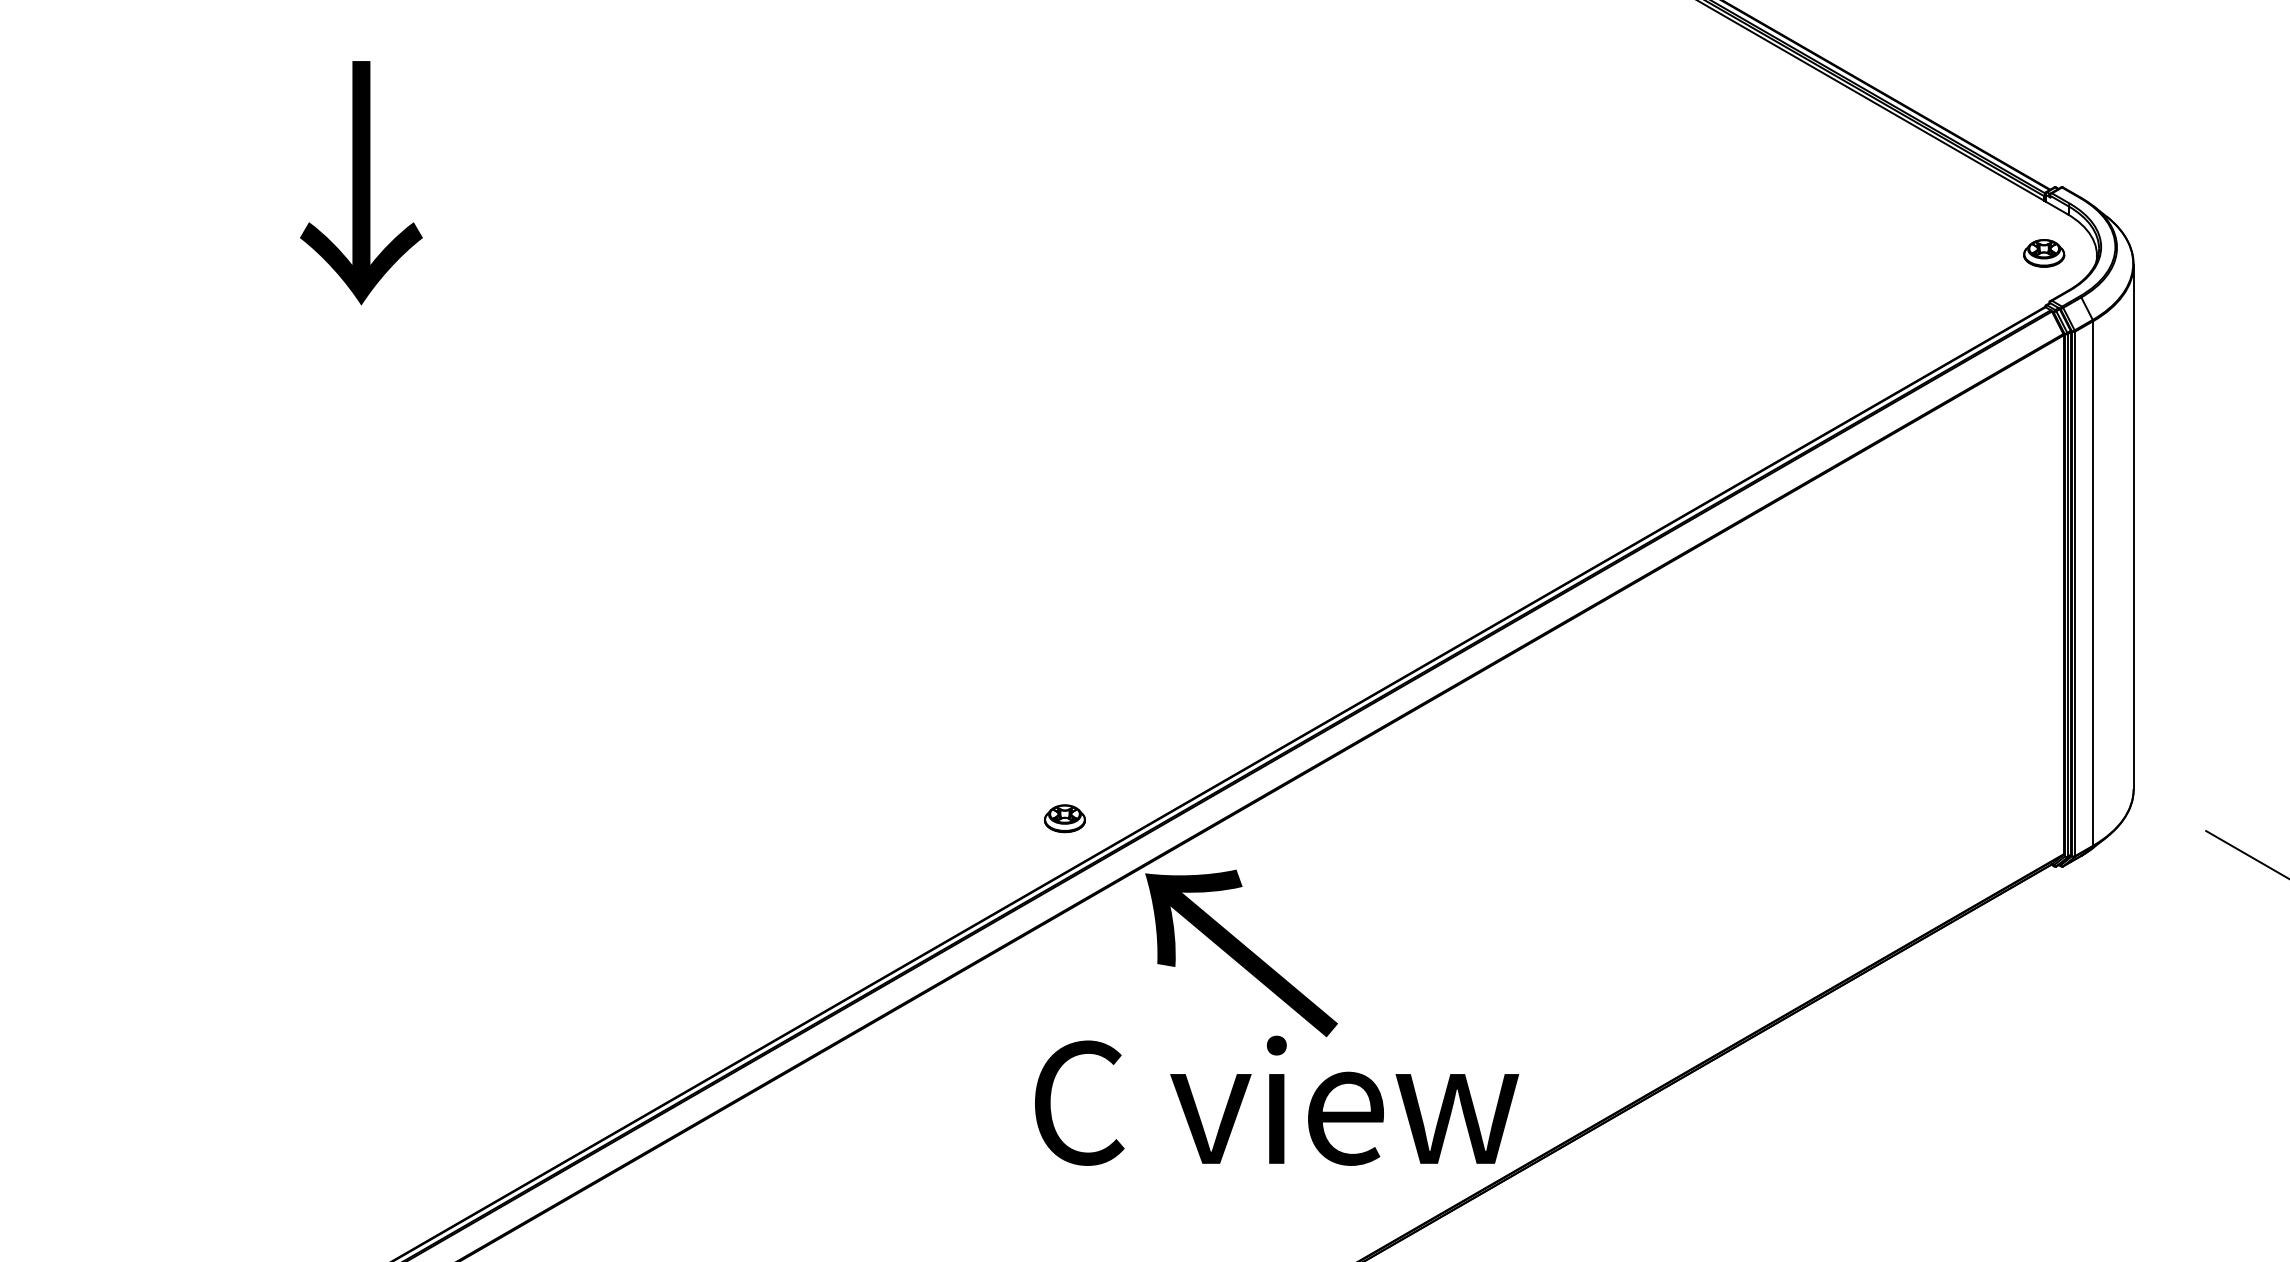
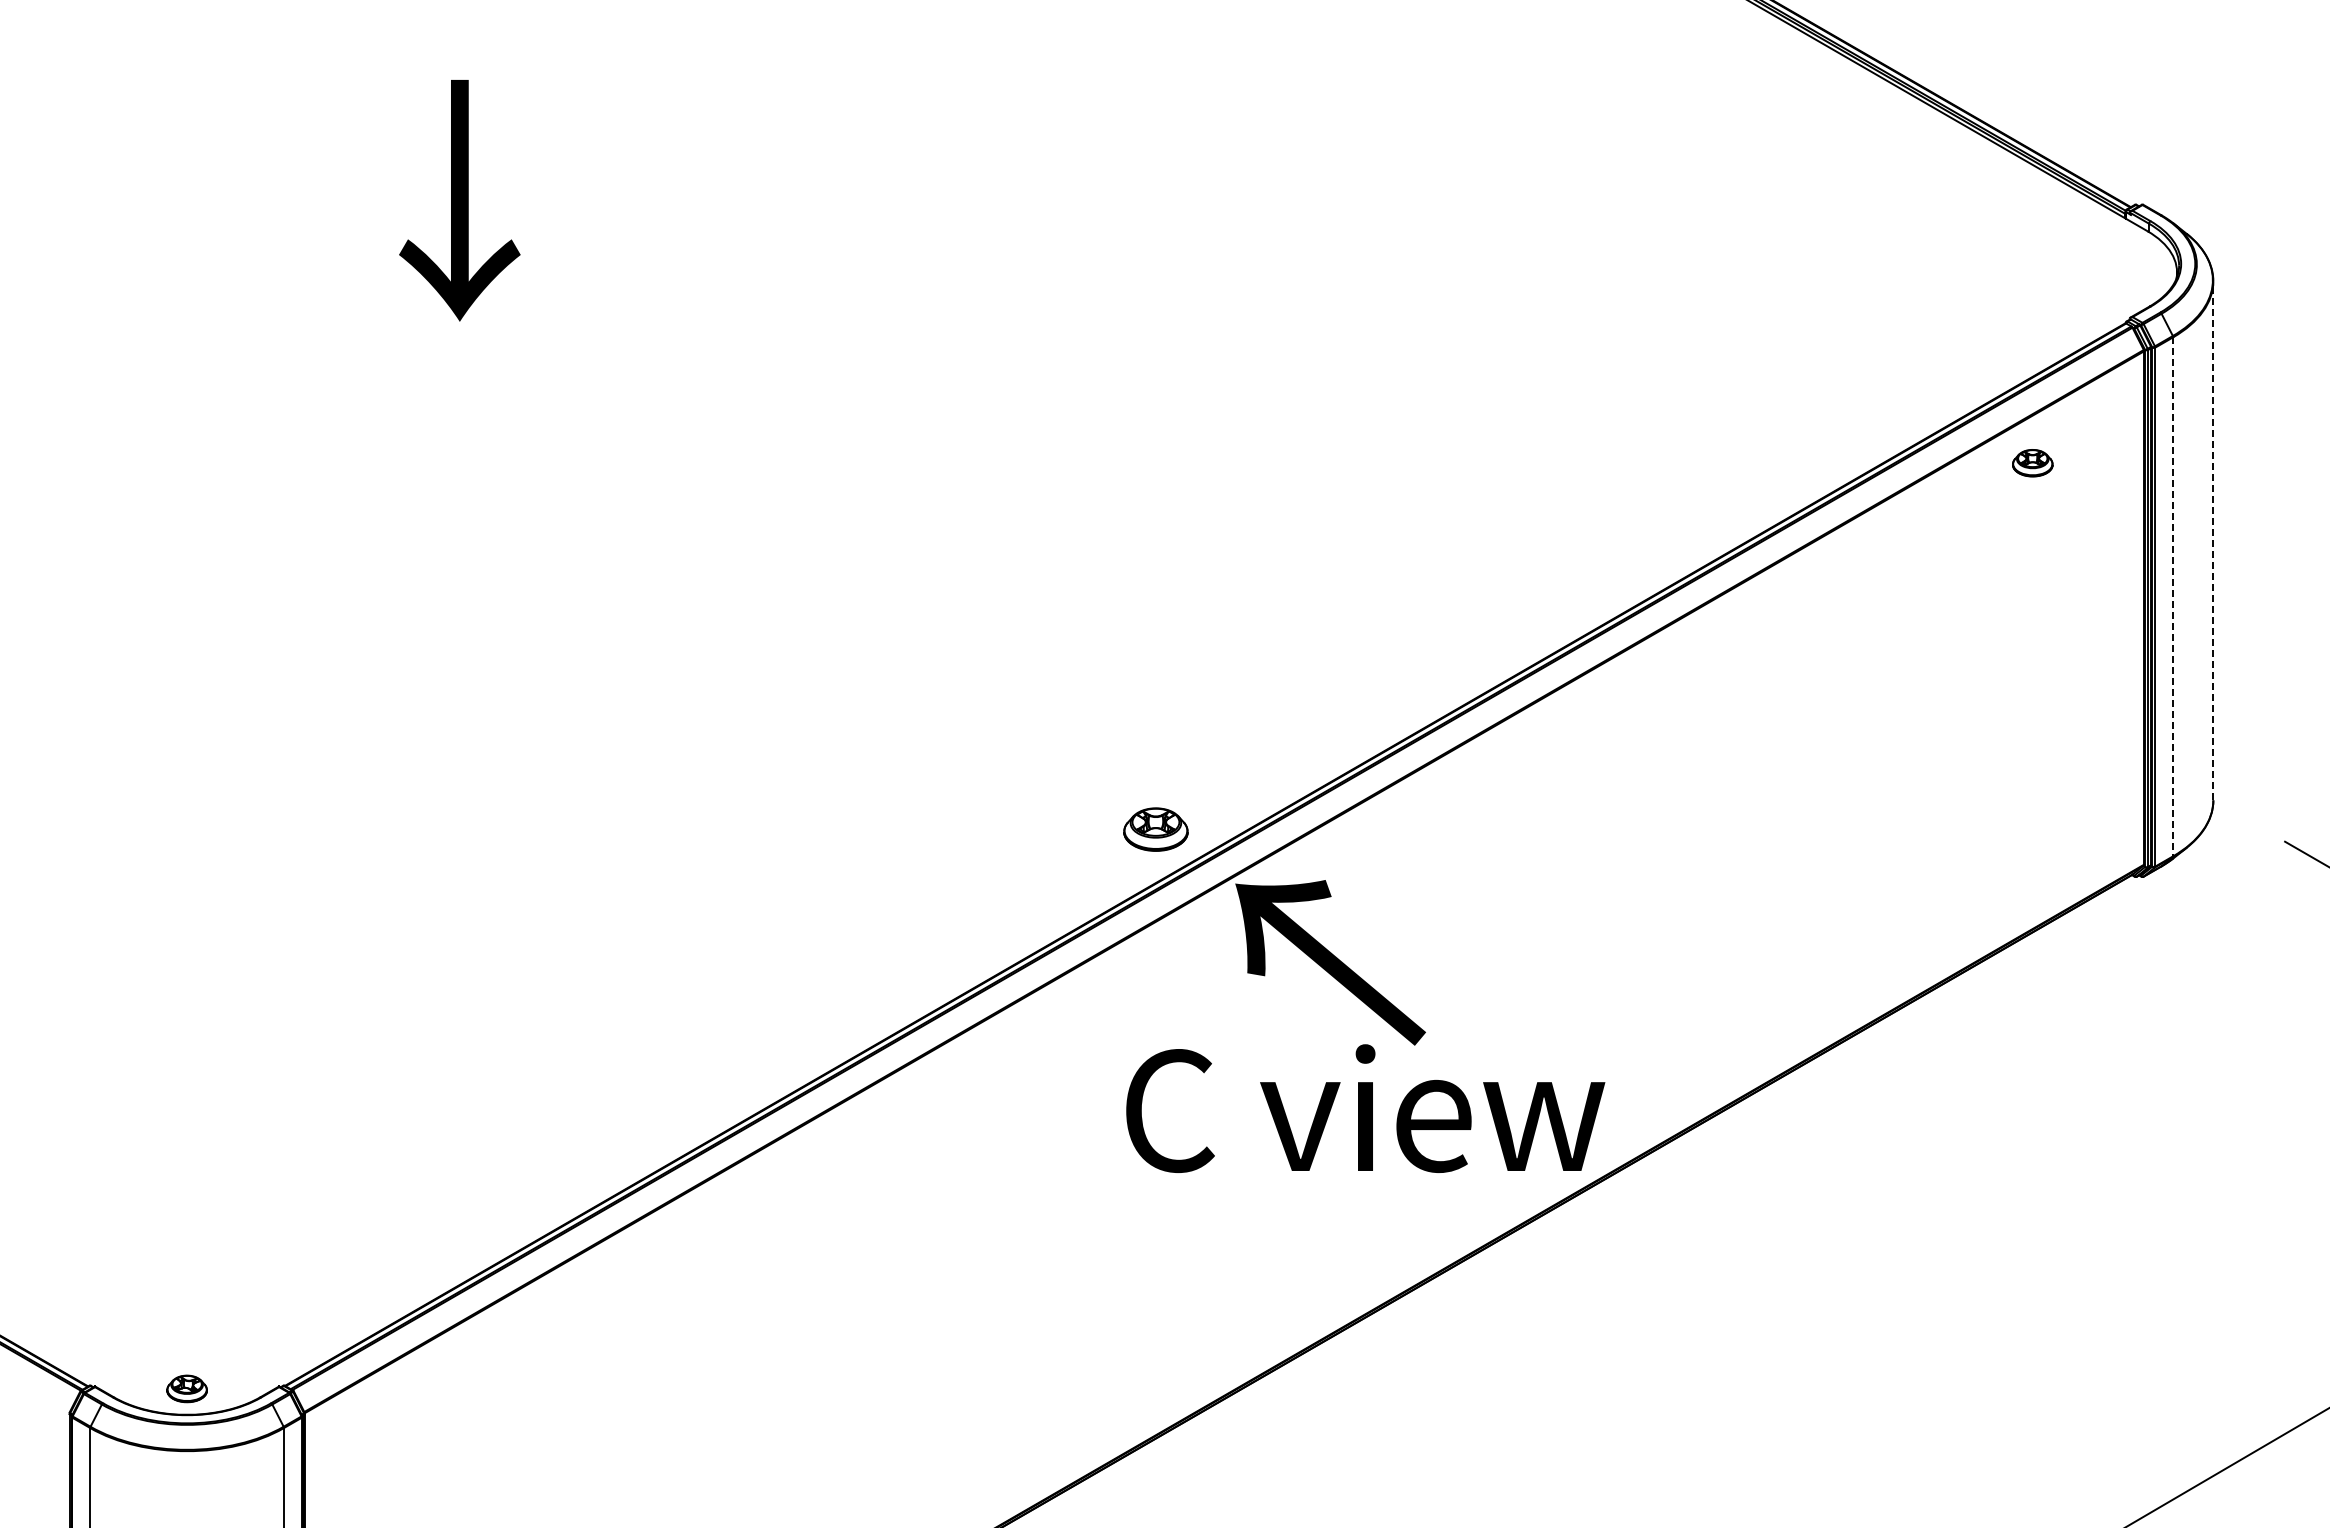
part: (2043, 253) -> (2032, 463), moved
line: (2133, 526) -> (2213, 540), solid -> dashed
line: (2093, 584) -> (2173, 597), solid -> dashed
part: (1064, 818) -> (1155, 829), size x1.6

